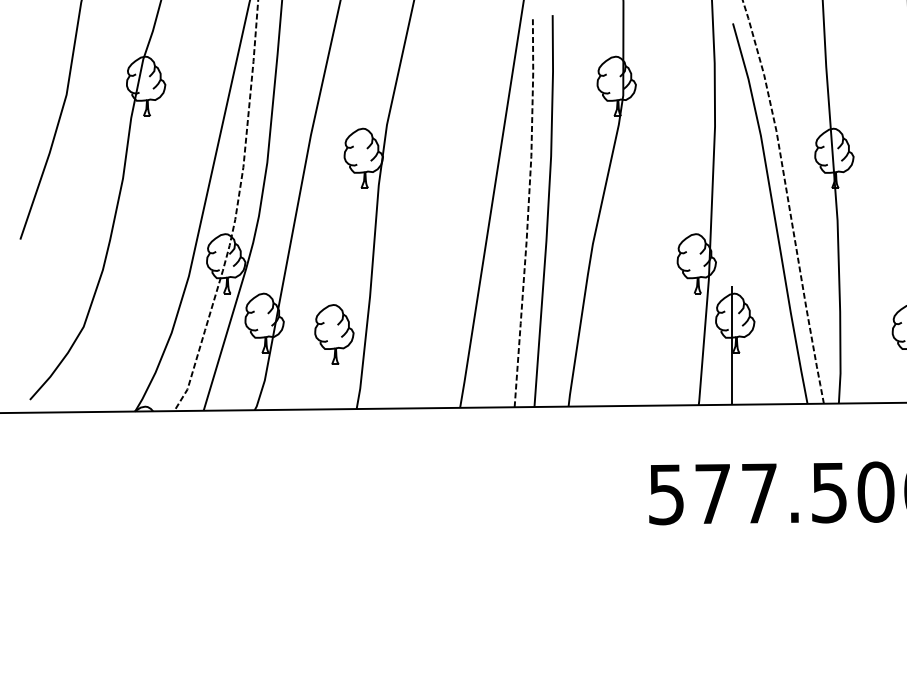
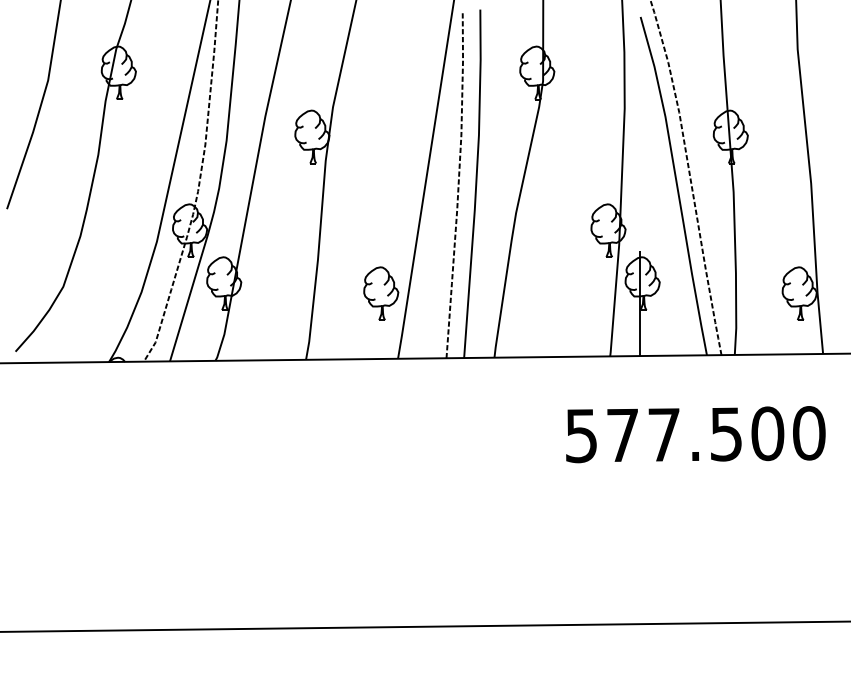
part: (334, 334) -> (381, 293), moved

